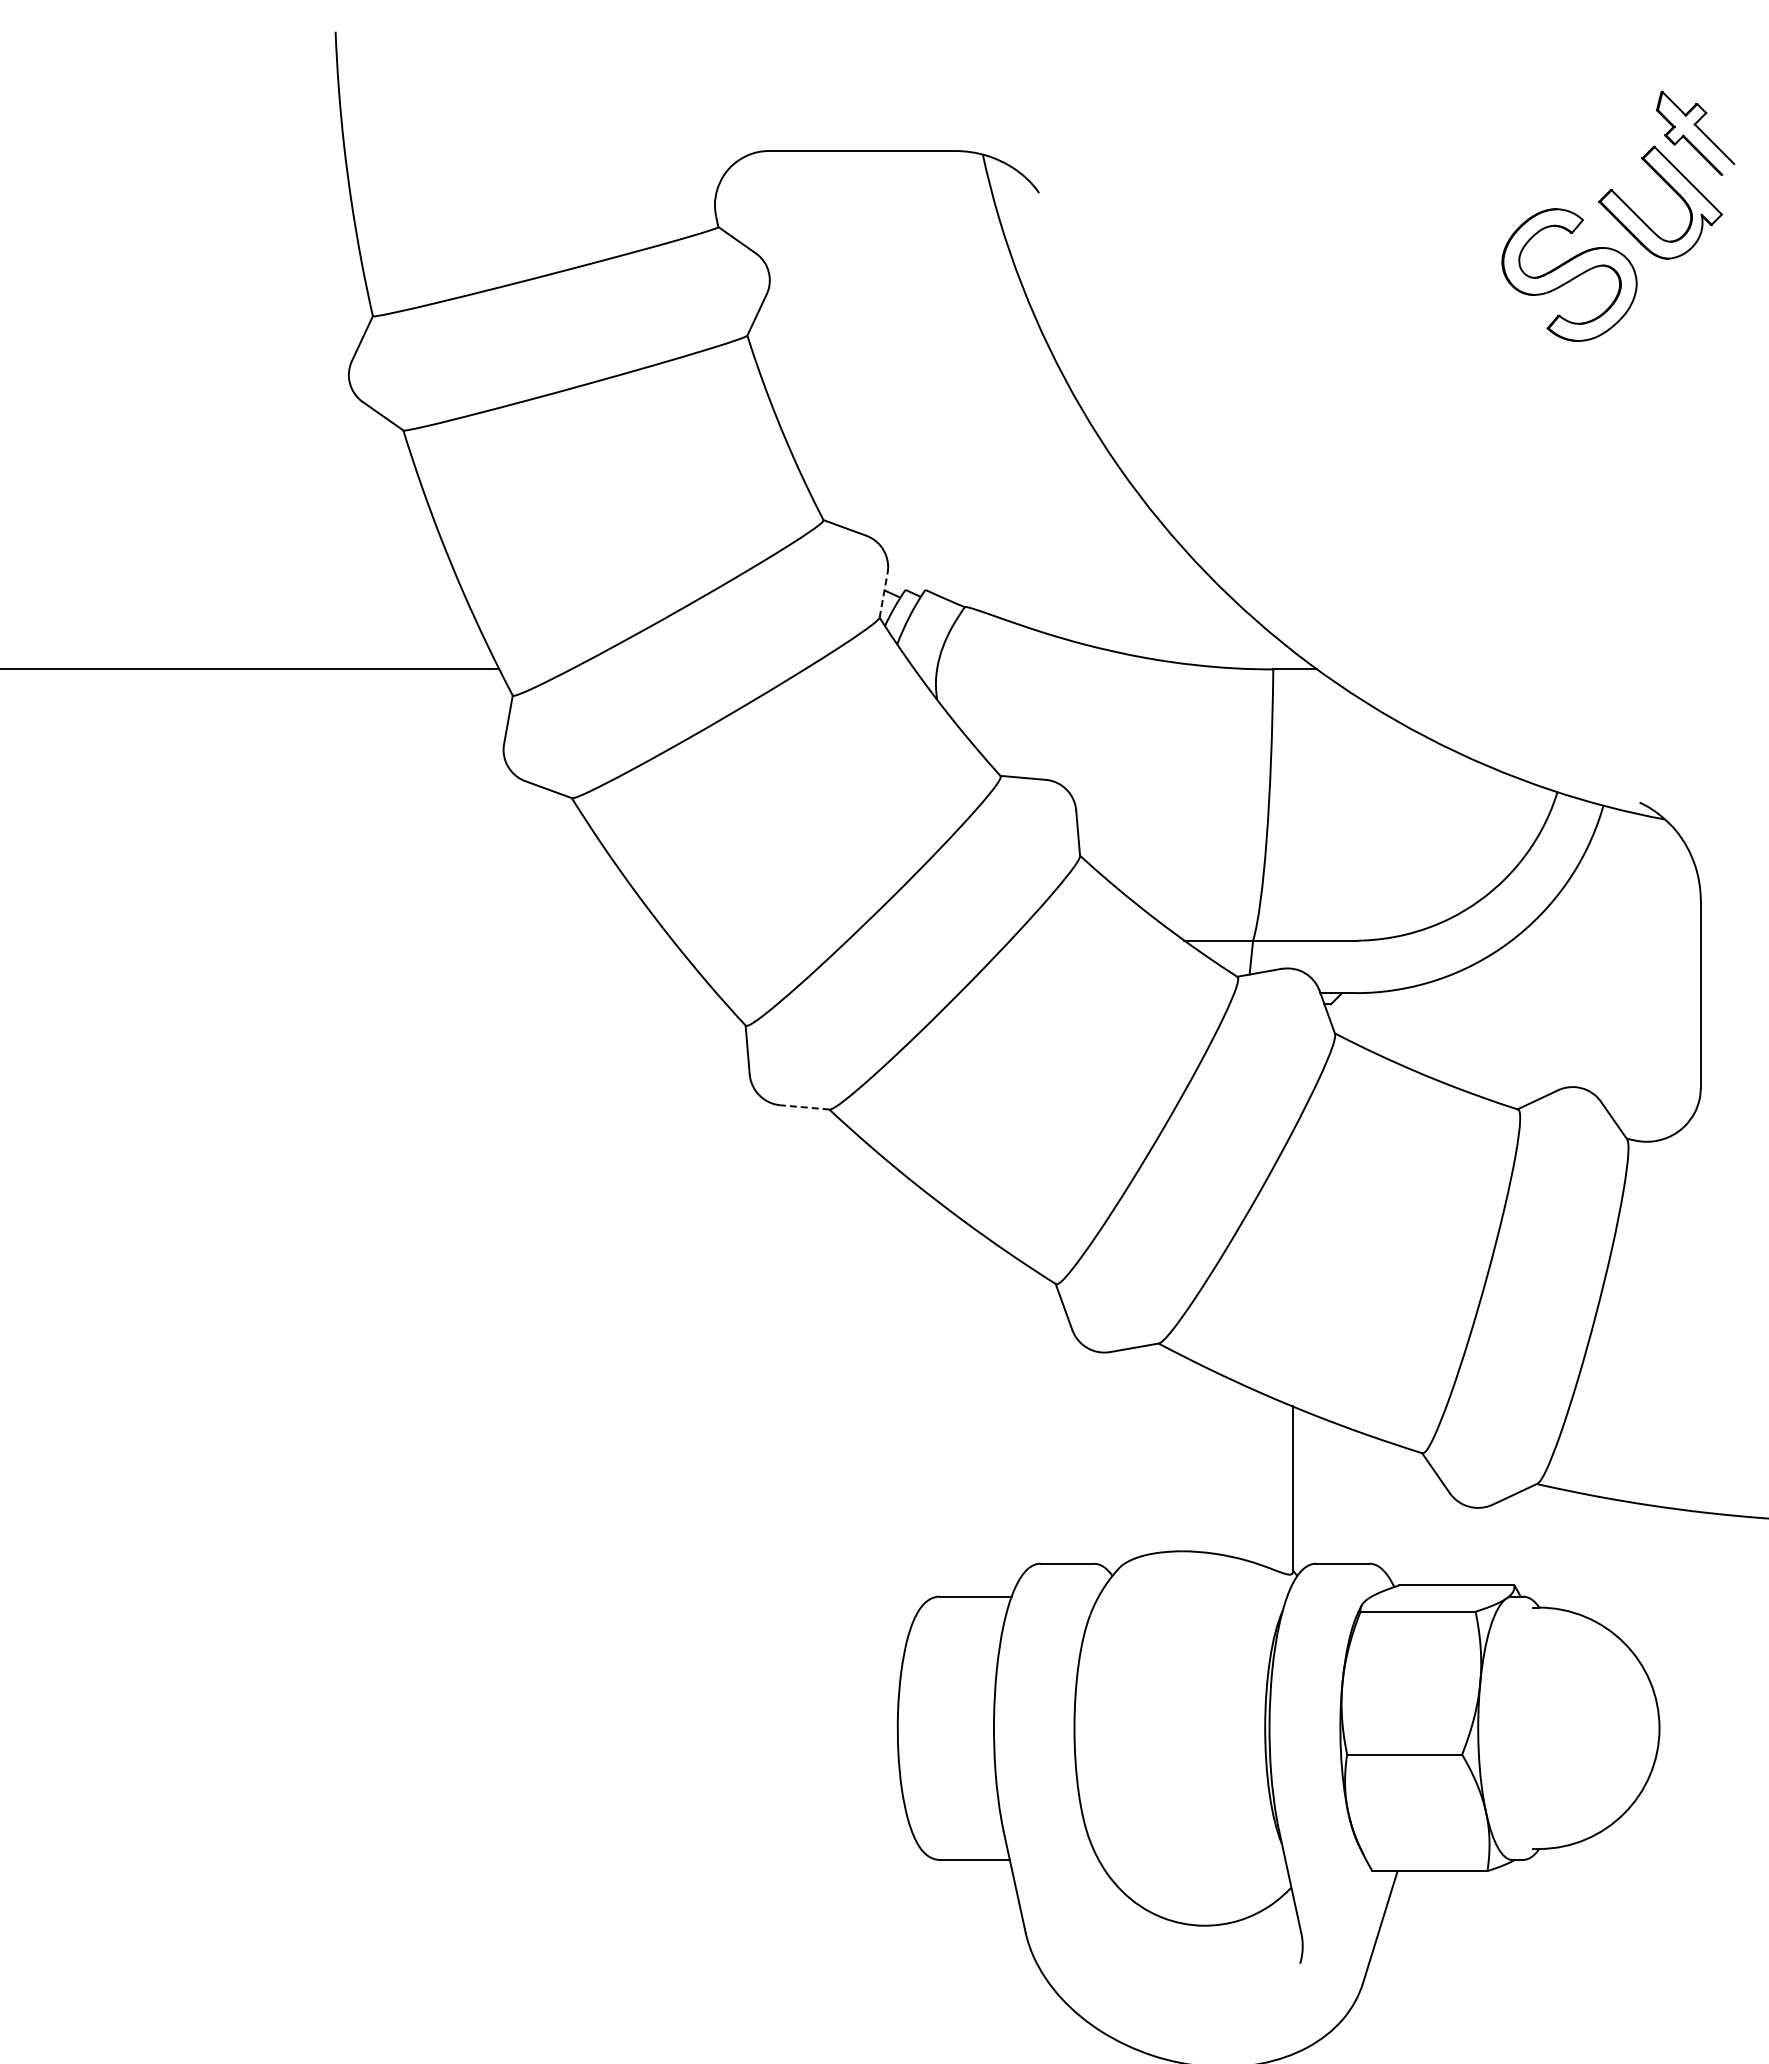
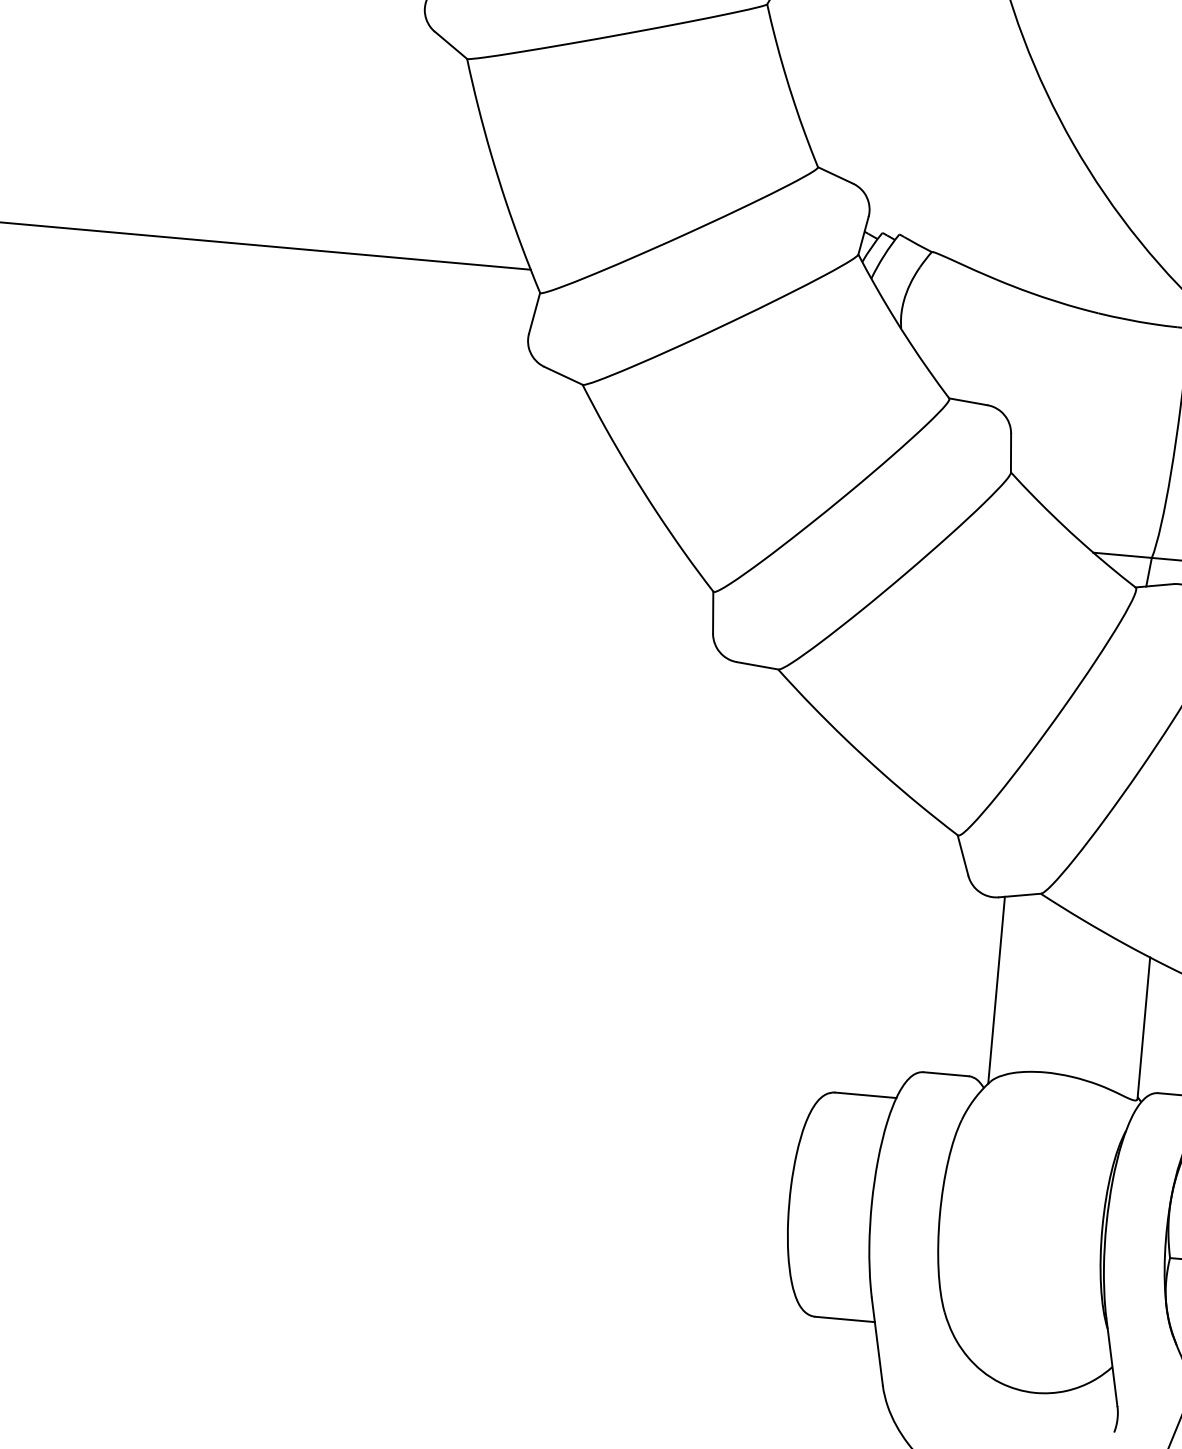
line: (883, 595) -> (863, 235), dashed -> solid
line: (805, 1107) -> (758, 665), dashed -> solid
line: (1117, 1460) -> (996, 990), added

